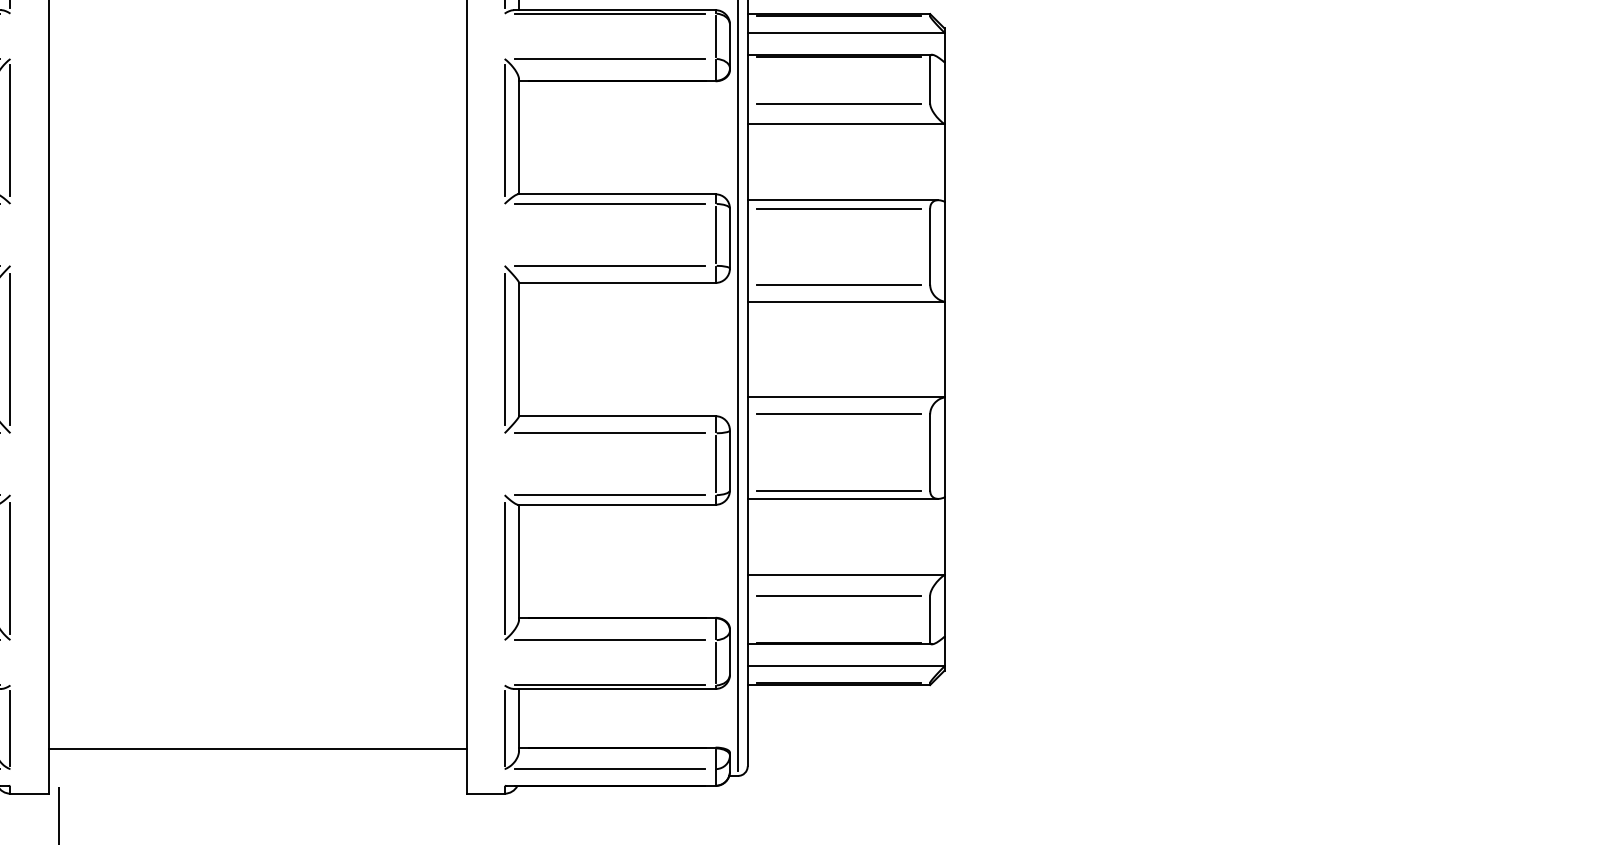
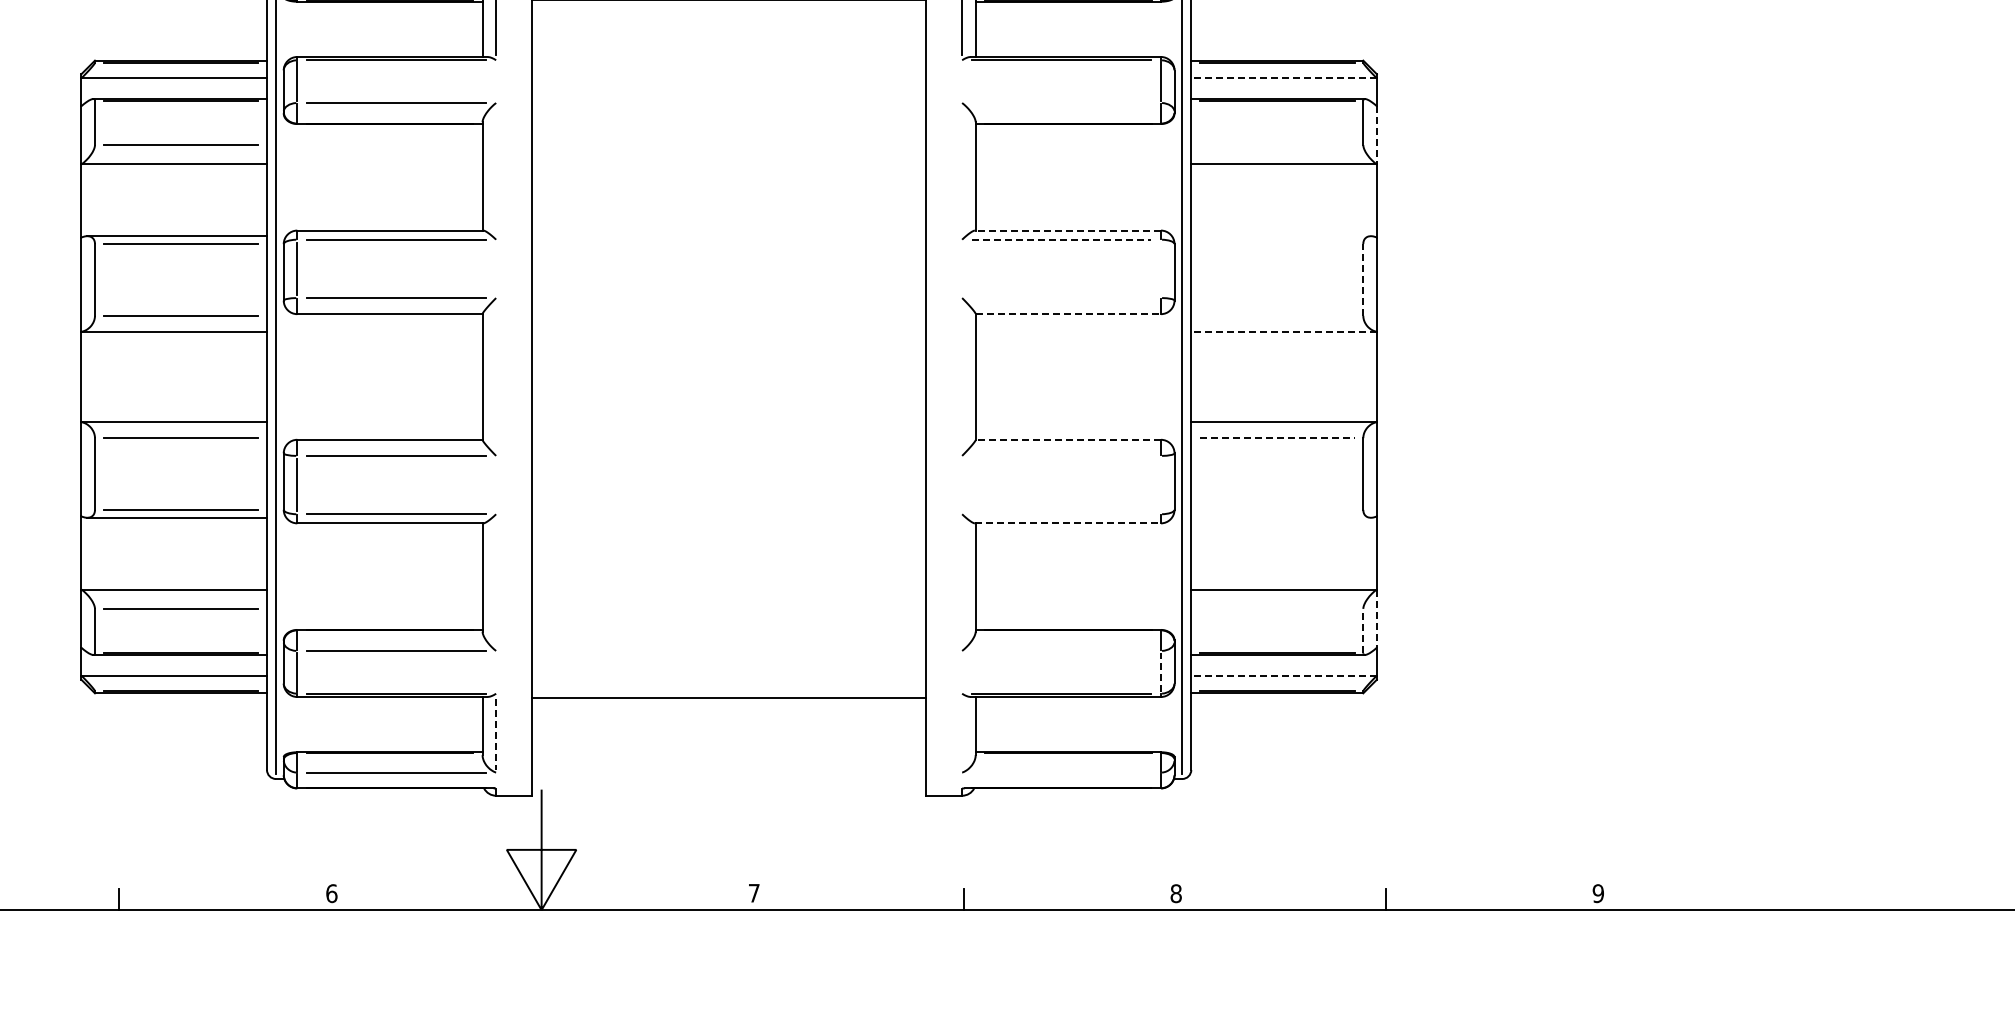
line: (846, 32) -> (1284, 78), solid -> dashed
line: (610, 59) -> (1061, 103), removed
line: (944, 93) -> (1376, 135), solid -> dashed
line: (838, 104) -> (1276, 145), removed
line: (10, 130) -> (496, 170), removed
line: (505, 130) -> (962, 170), removed
line: (616, 194) -> (1067, 230), solid -> dashed
line: (842, 200) -> (1280, 236), removed
line: (611, 203) -> (1062, 239), solid -> dashed
line: (838, 209) -> (1276, 244), removed
line: (715, 234) -> (1160, 268), removed
line: (930, 246) -> (1363, 279), solid -> dashed
line: (610, 266) -> (1061, 298), removed
line: (617, 283) -> (1068, 314), solid -> dashed
line: (838, 284) -> (1276, 315), removed
line: (846, 301) -> (1284, 331), solid -> dashed
line: (10, 349) -> (496, 376), removed
line: (505, 349) -> (962, 376), removed
line: (839, 414) -> (1277, 438), solid -> dashed
line: (617, 415) -> (1068, 439), solid -> dashed
line: (610, 432) -> (1061, 455), removed
line: (715, 463) -> (1160, 484), removed
line: (838, 490) -> (1276, 509), removed
line: (610, 495) -> (1061, 514), removed
line: (842, 498) -> (1280, 517), removed
line: (617, 504) -> (1068, 523), solid -> dashed
line: (10, 567) -> (496, 582), removed
line: (505, 567) -> (962, 582), removed
line: (838, 595) -> (1276, 608), removed
line: (944, 606) -> (1376, 619), solid -> dashed
line: (930, 618) -> (1363, 630), solid -> dashed
line: (610, 639) -> (1061, 650), removed
line: (715, 661) -> (1160, 671), solid -> dashed
line: (846, 666) -> (1284, 675), solid -> dashed
line: (505, 727) -> (962, 733), removed
line: (10, 728) -> (496, 734), solid -> dashed
line: (257, 748) -> (729, 697), moved
line: (610, 769) -> (1061, 772), removed

